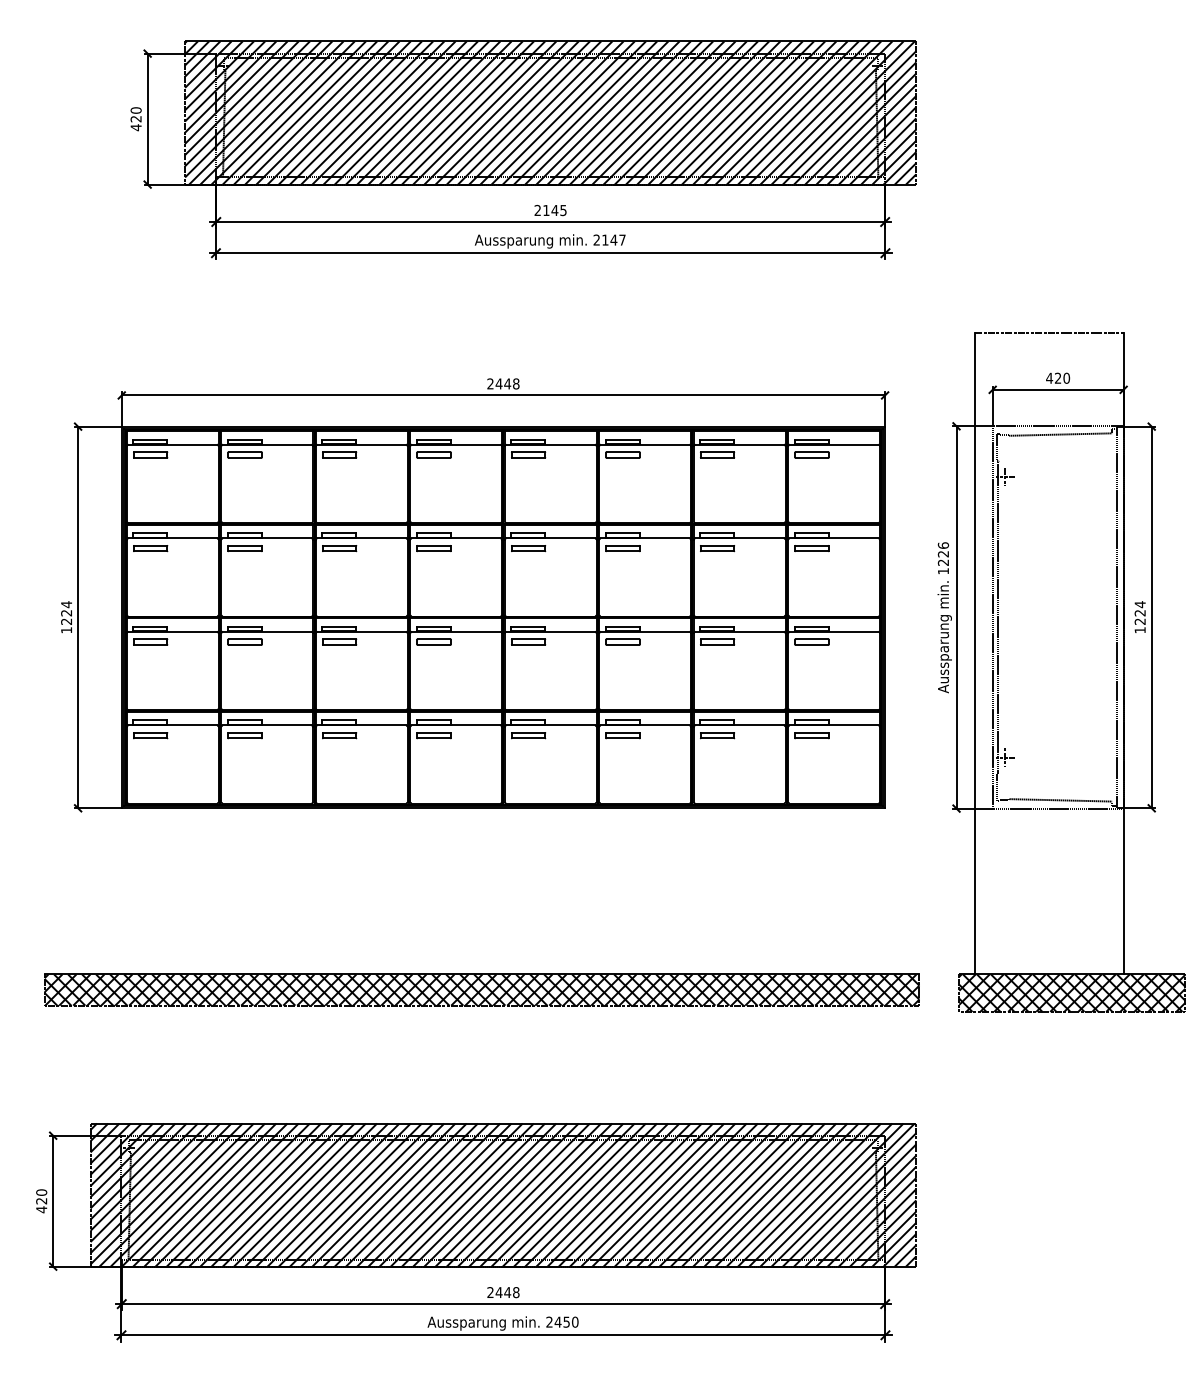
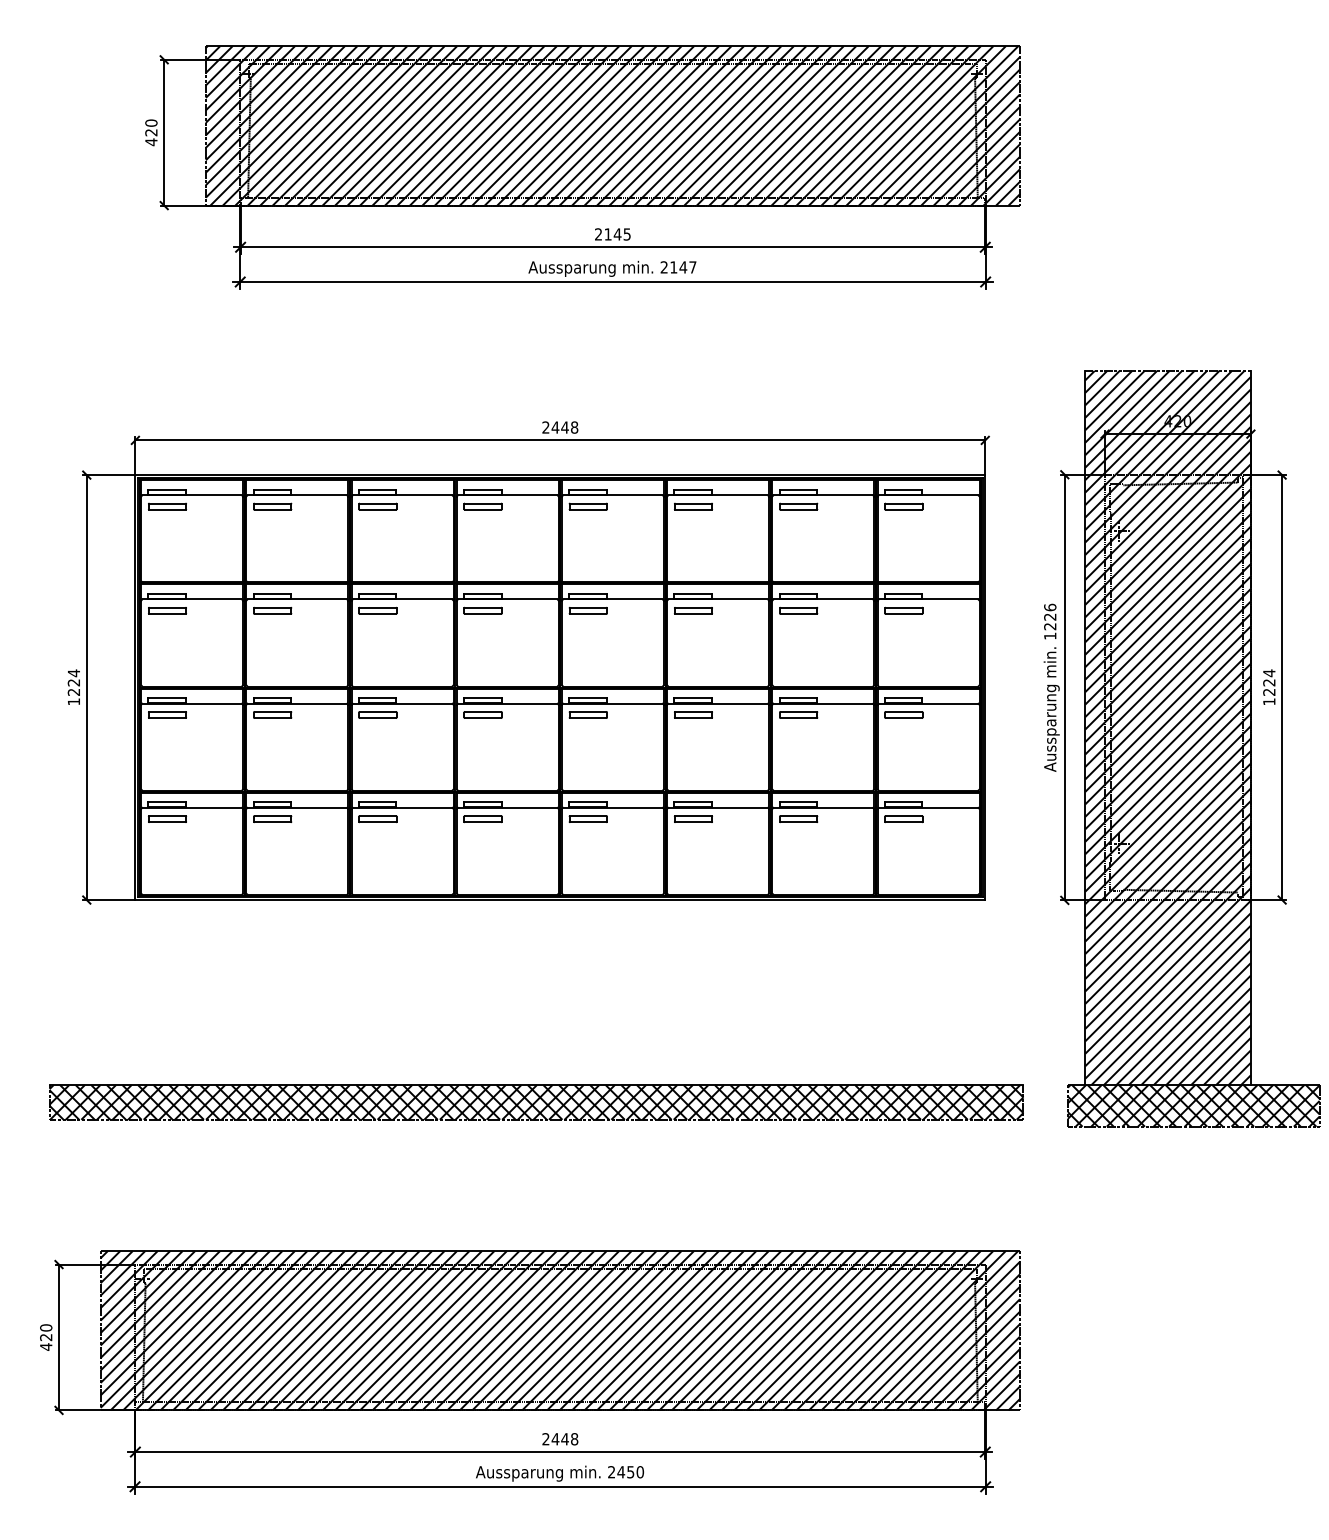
hatch: (1048, 653) -> (1167, 727), added

